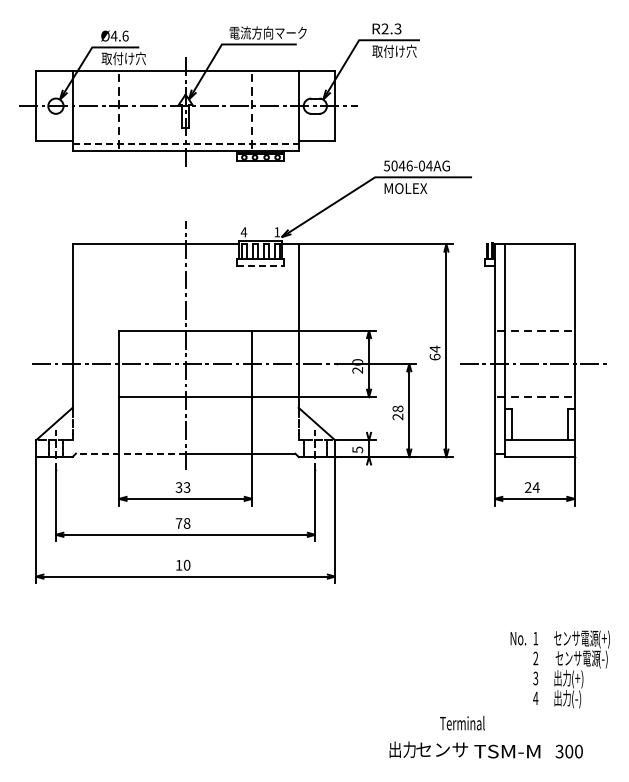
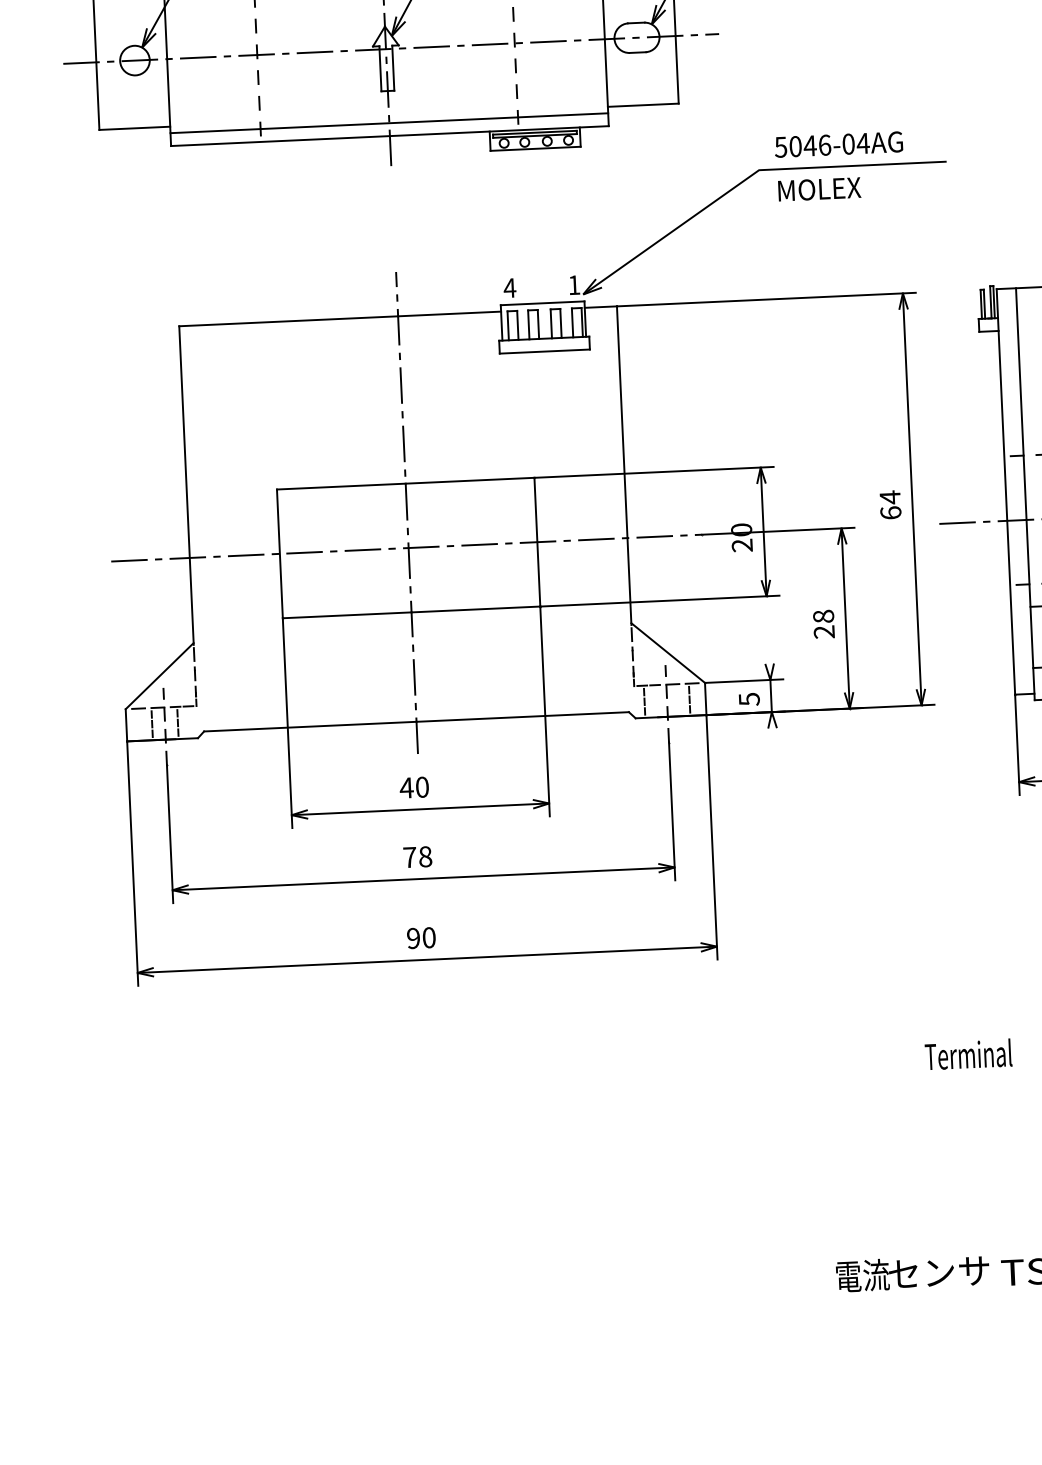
line: (186, 144) -> (390, 123), dashed -> solid
line: (260, 265) -> (544, 350), dashed -> solid
line: (130, 453) -> (309, 726), dashed -> solid
text: (182, 487) -> (413, 787), 33 -> 40
text: (178, 564) -> (412, 936), 10 -> 90
text: (462, 722) -> (968, 1053), moved
text: (402, 749) -> (862, 1275), 出力 -> 電流

